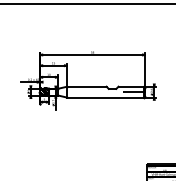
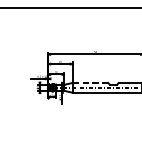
line: (86, 86) -> (90, 82), solid -> dashed

